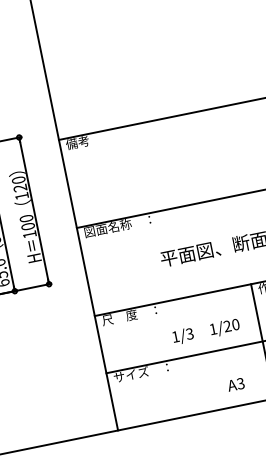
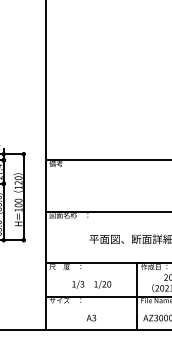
text: (205, 331) -> (91, 284), moved
text: (235, 383) -> (91, 317), moved

